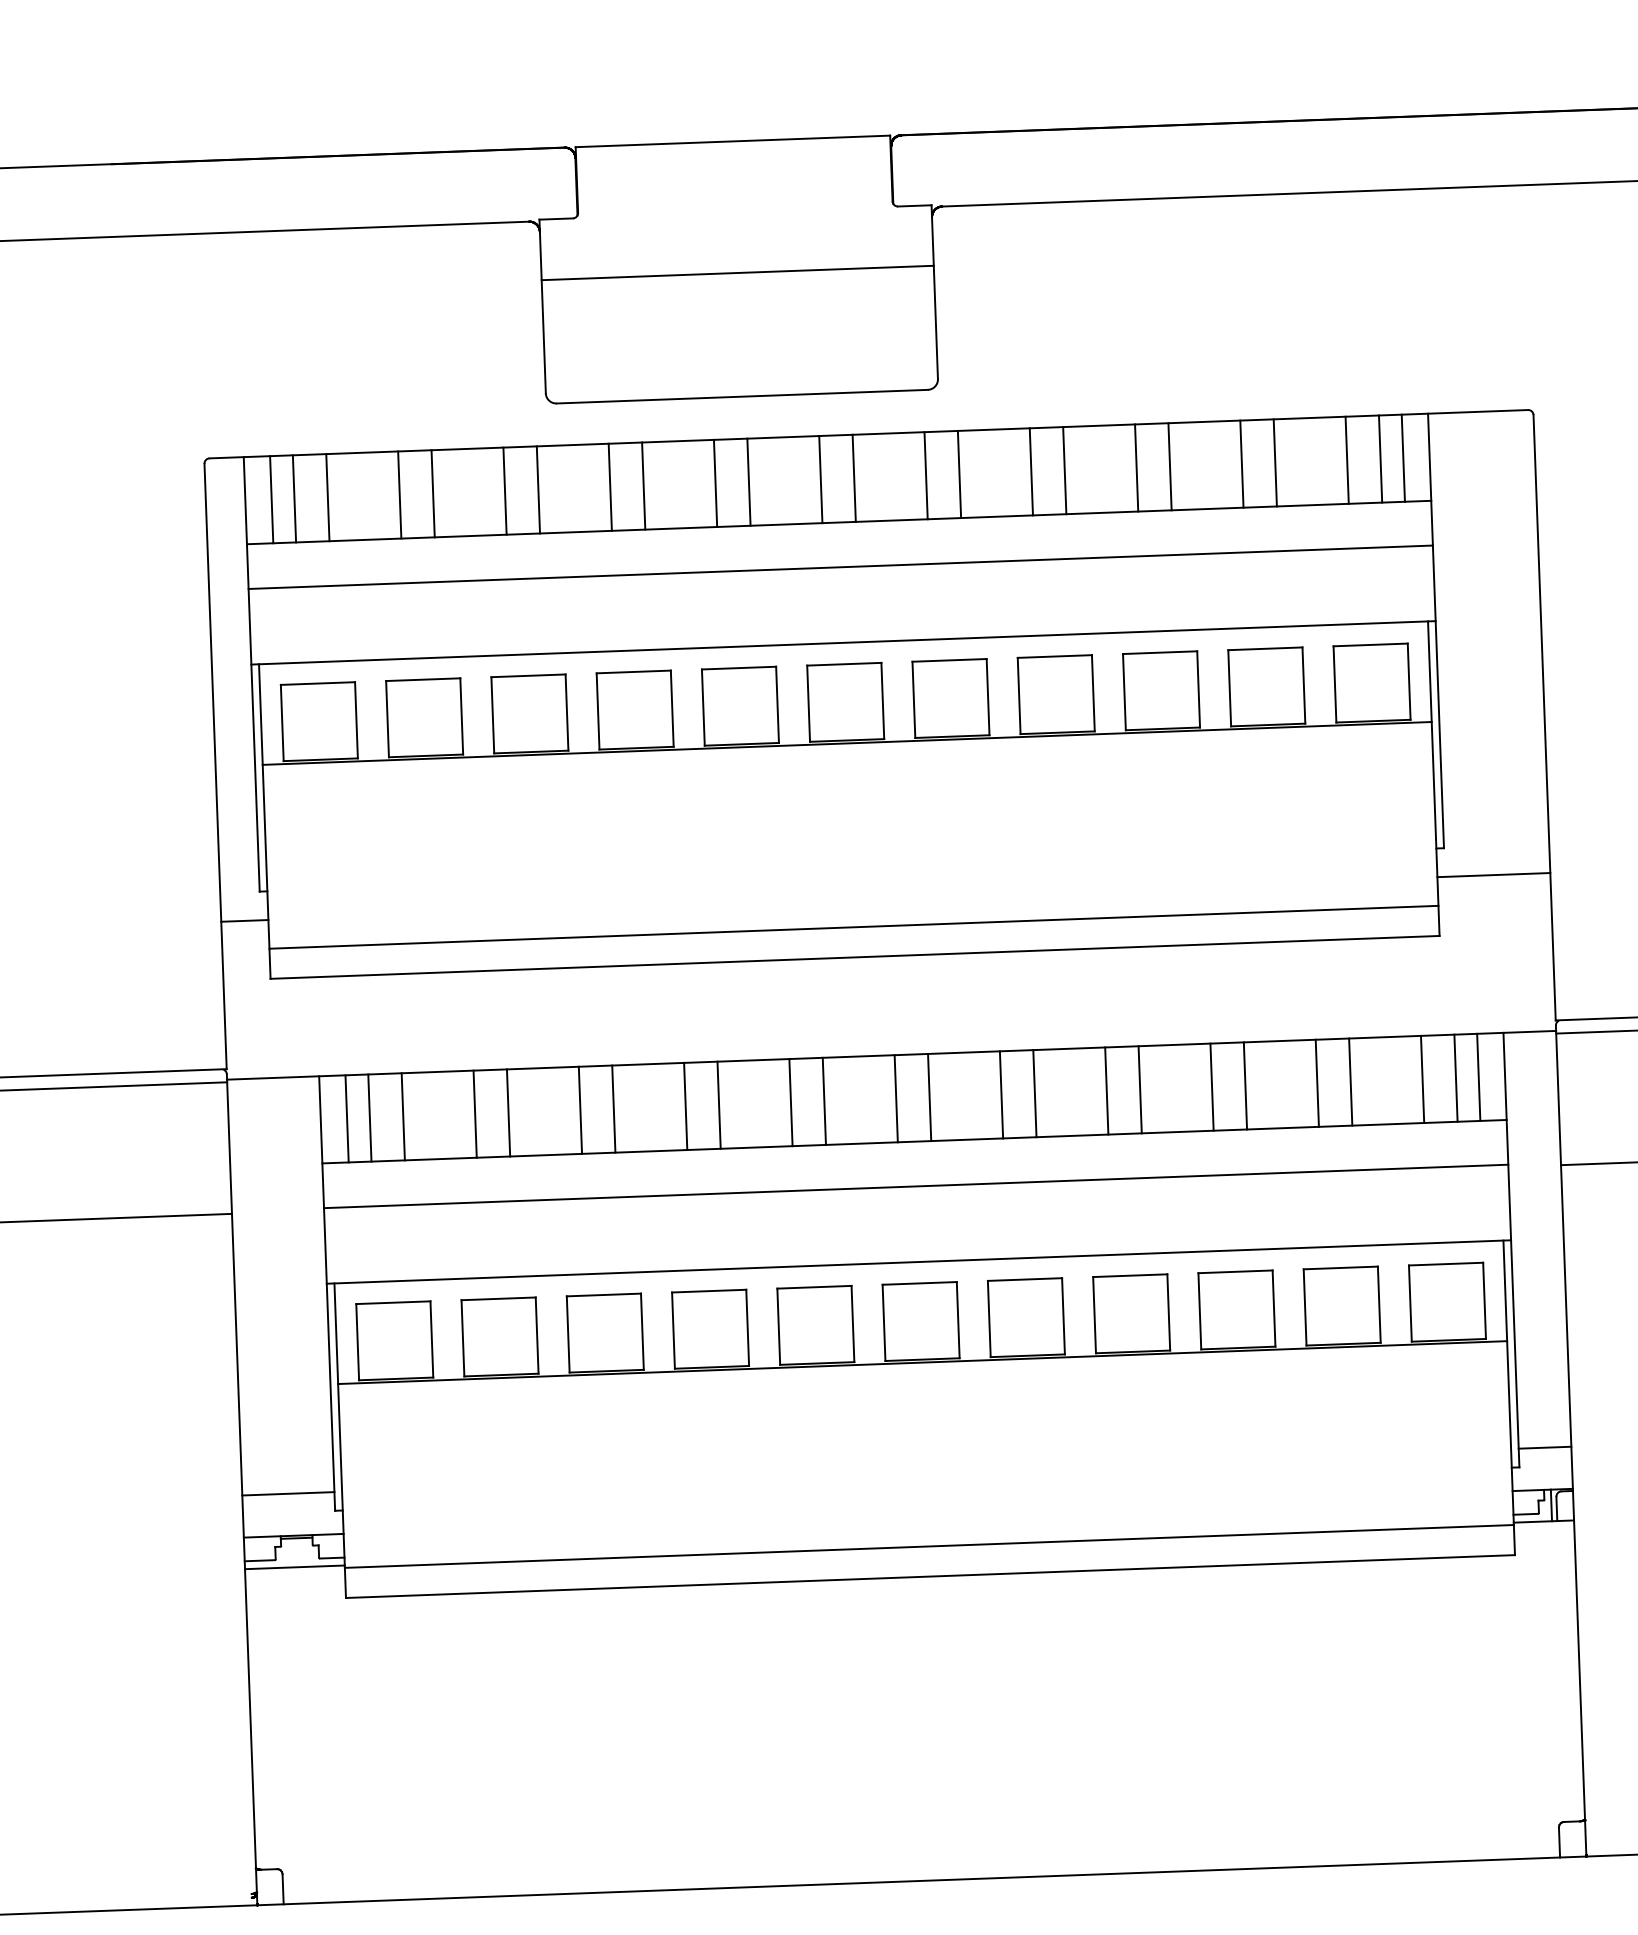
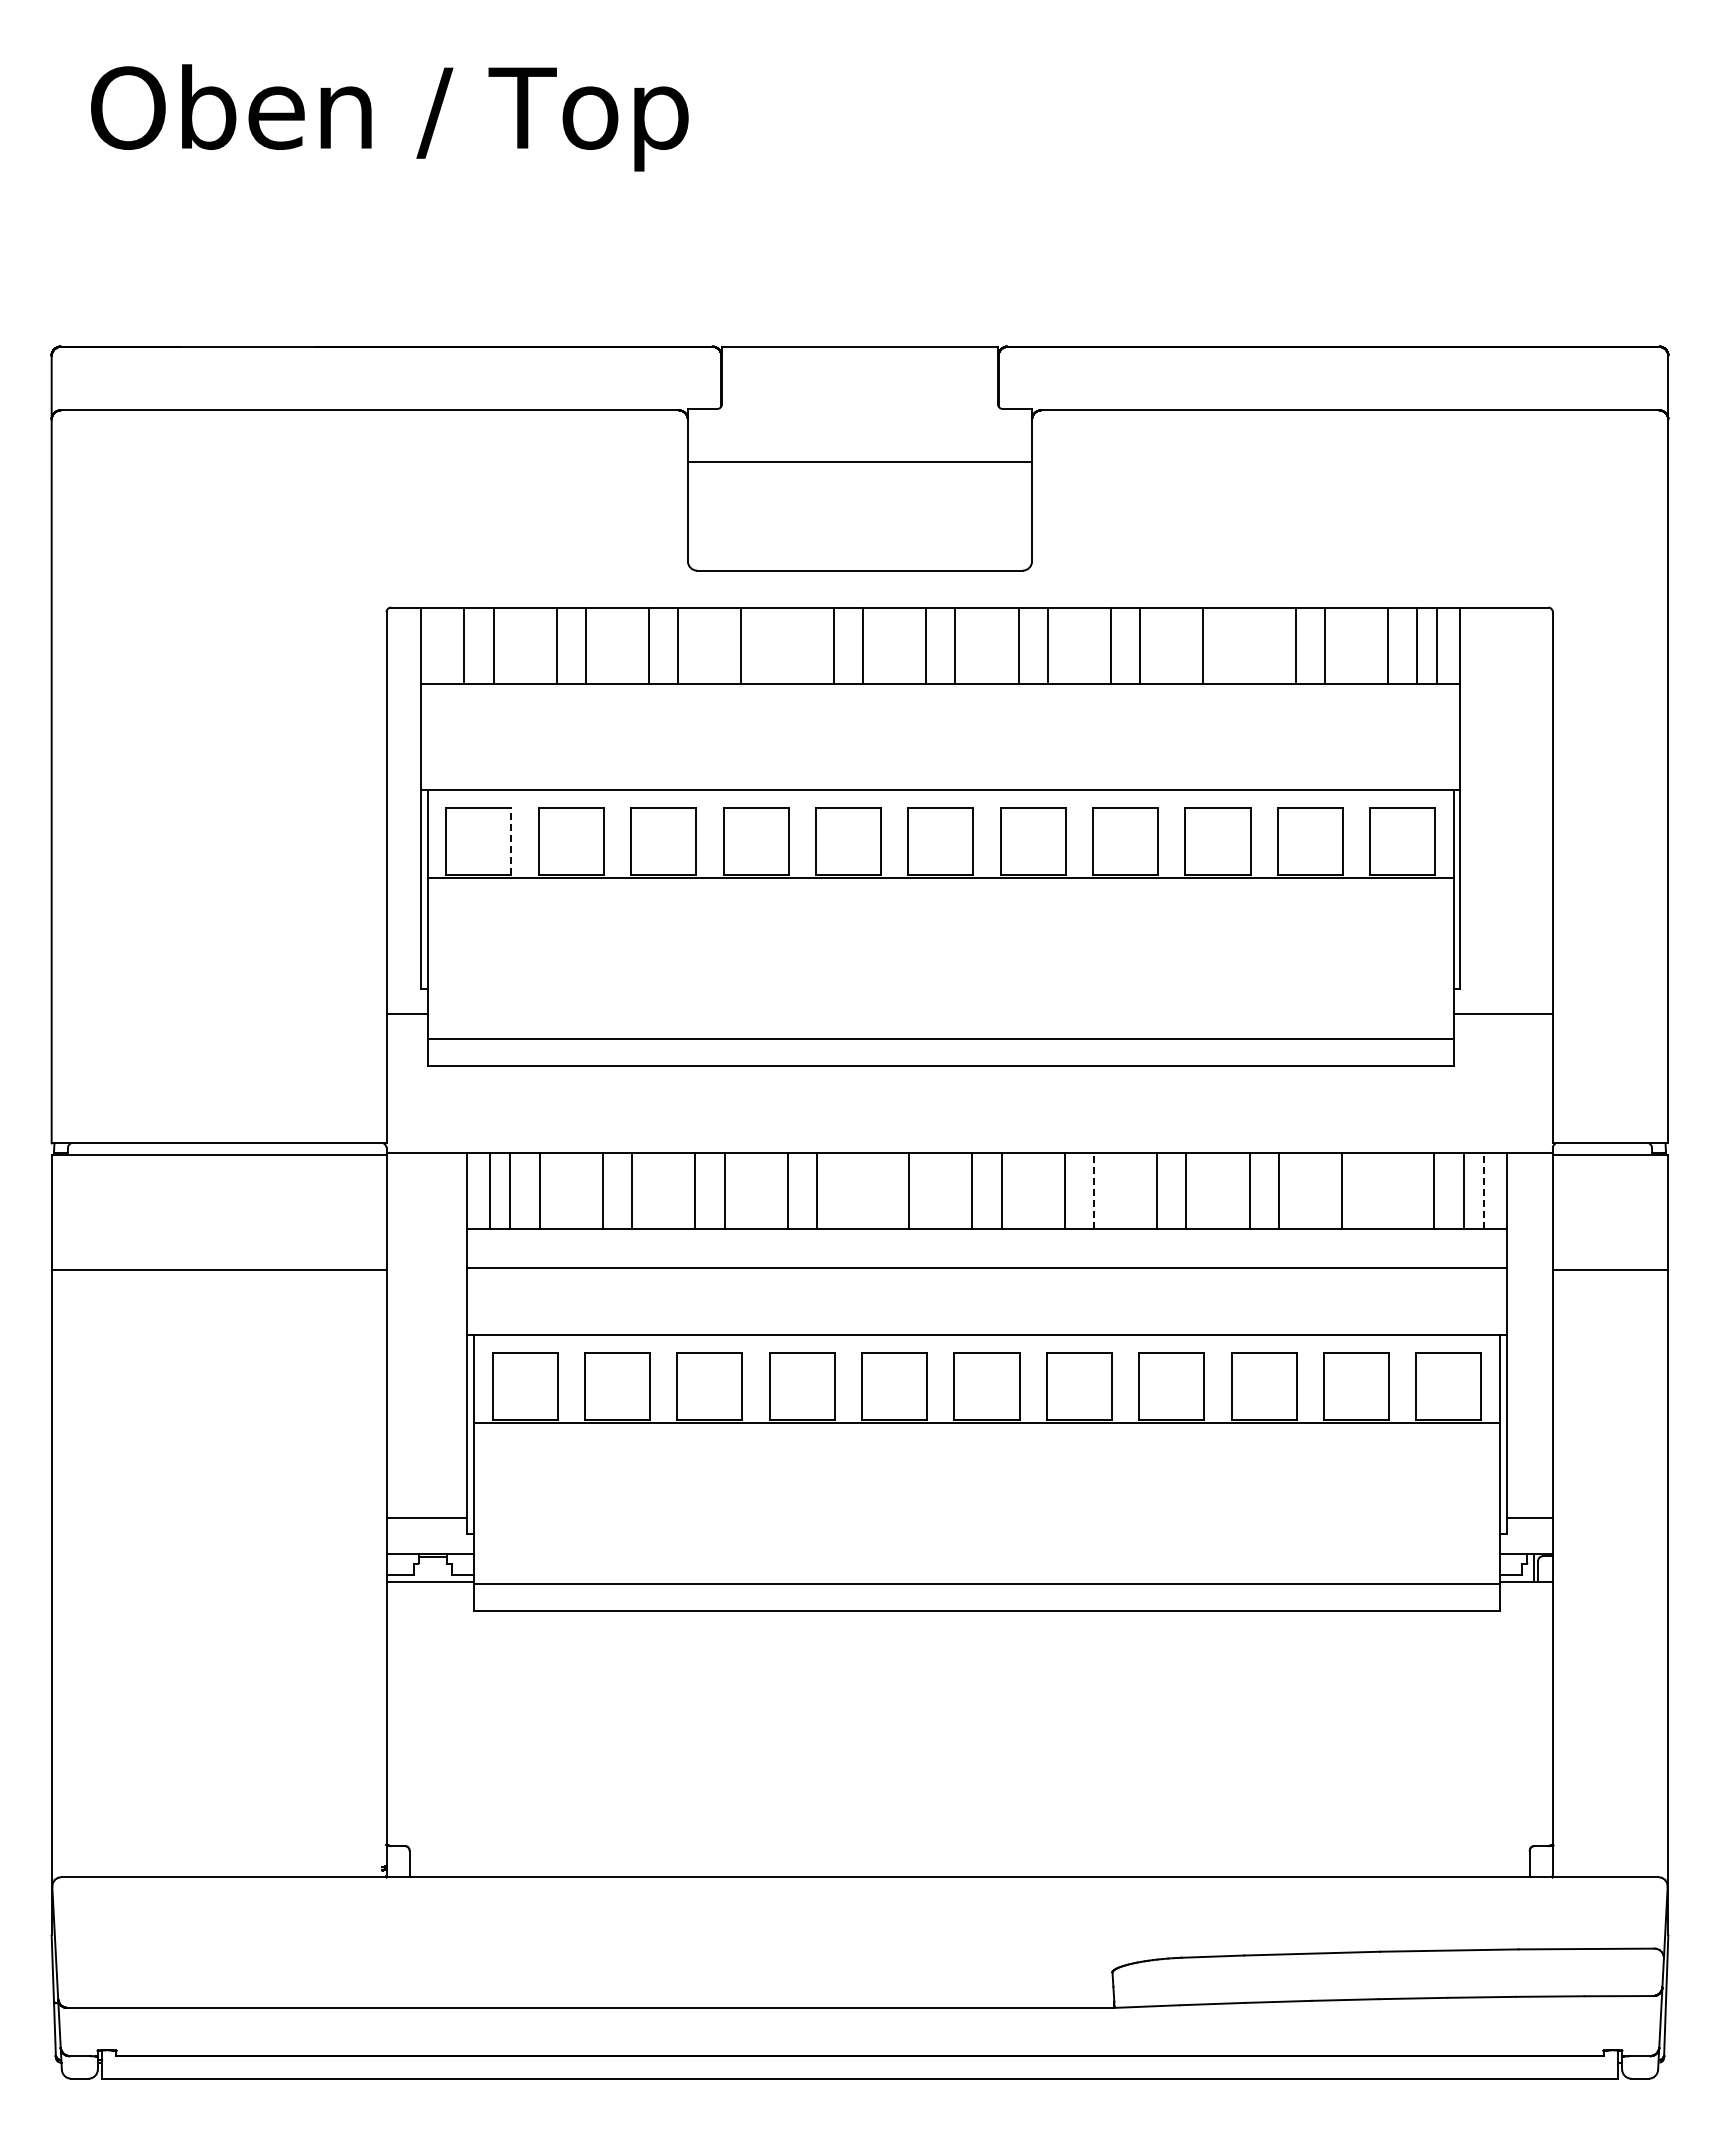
line: (1169, 466) -> (1232, 645), removed
line: (643, 485) -> (770, 645), removed
line: (271, 499) -> (444, 645), removed
line: (840, 567) -> (940, 723), removed
line: (356, 719) -> (511, 841), solid -> dashed
line: (1478, 1077) -> (1483, 1190), solid -> dashed
line: (1351, 1081) -> (1371, 1190), removed
line: (1035, 1093) -> (1094, 1190), solid -> dashed
line: (790, 1102) -> (879, 1190), removed

